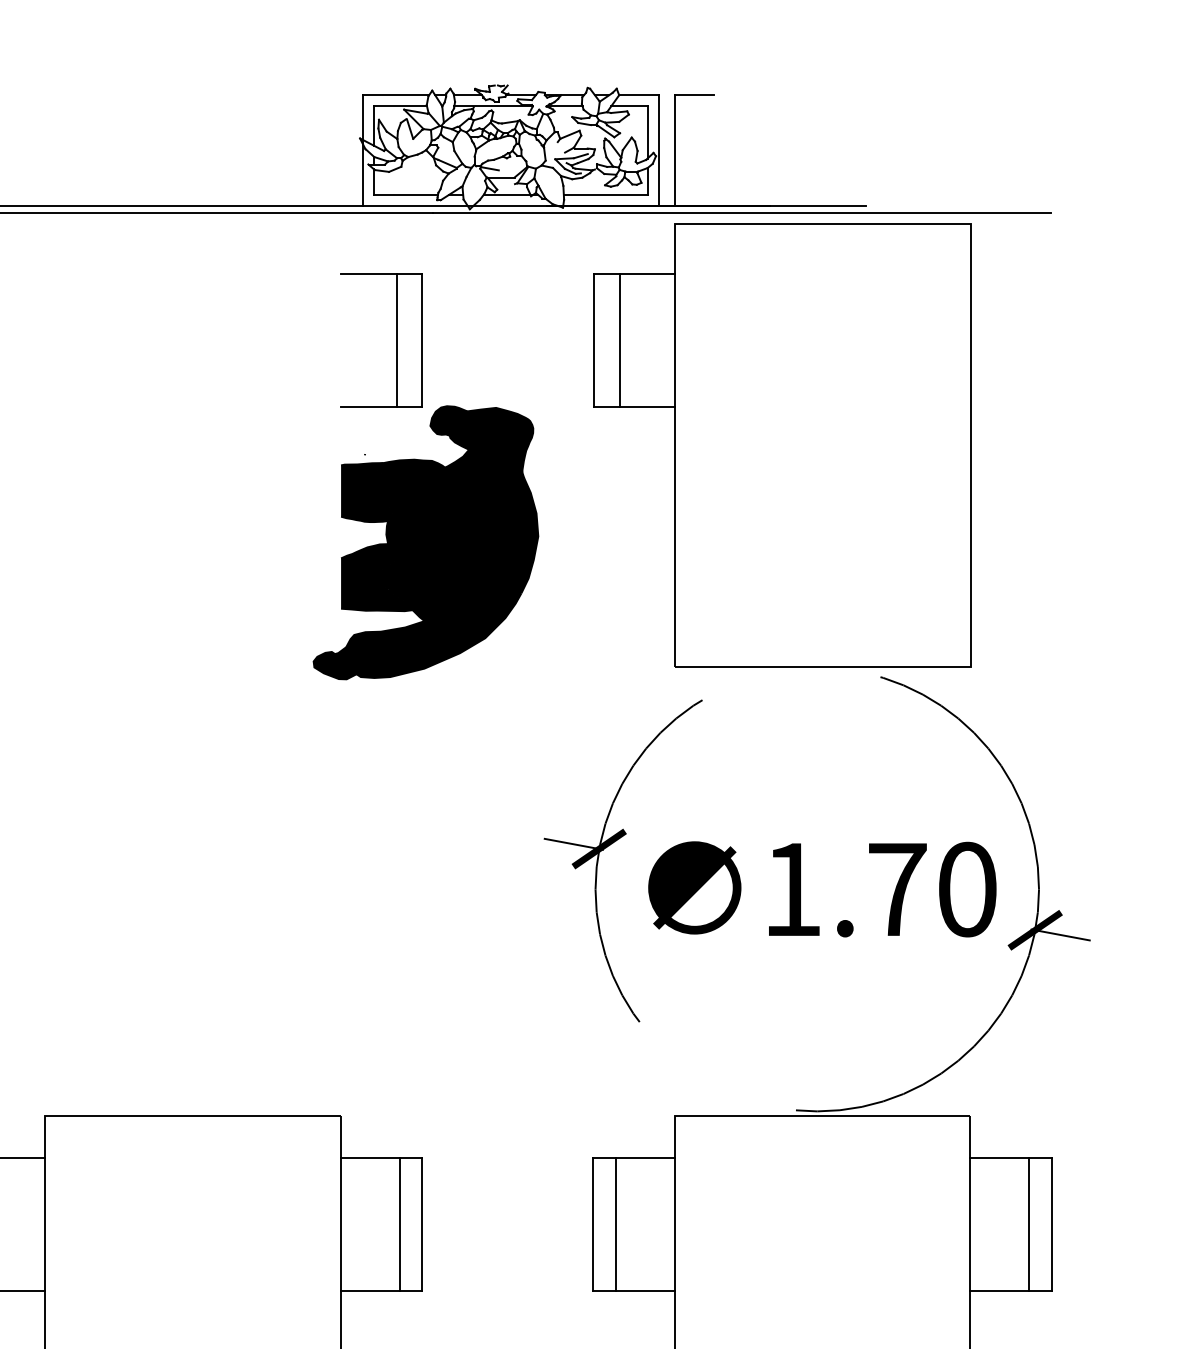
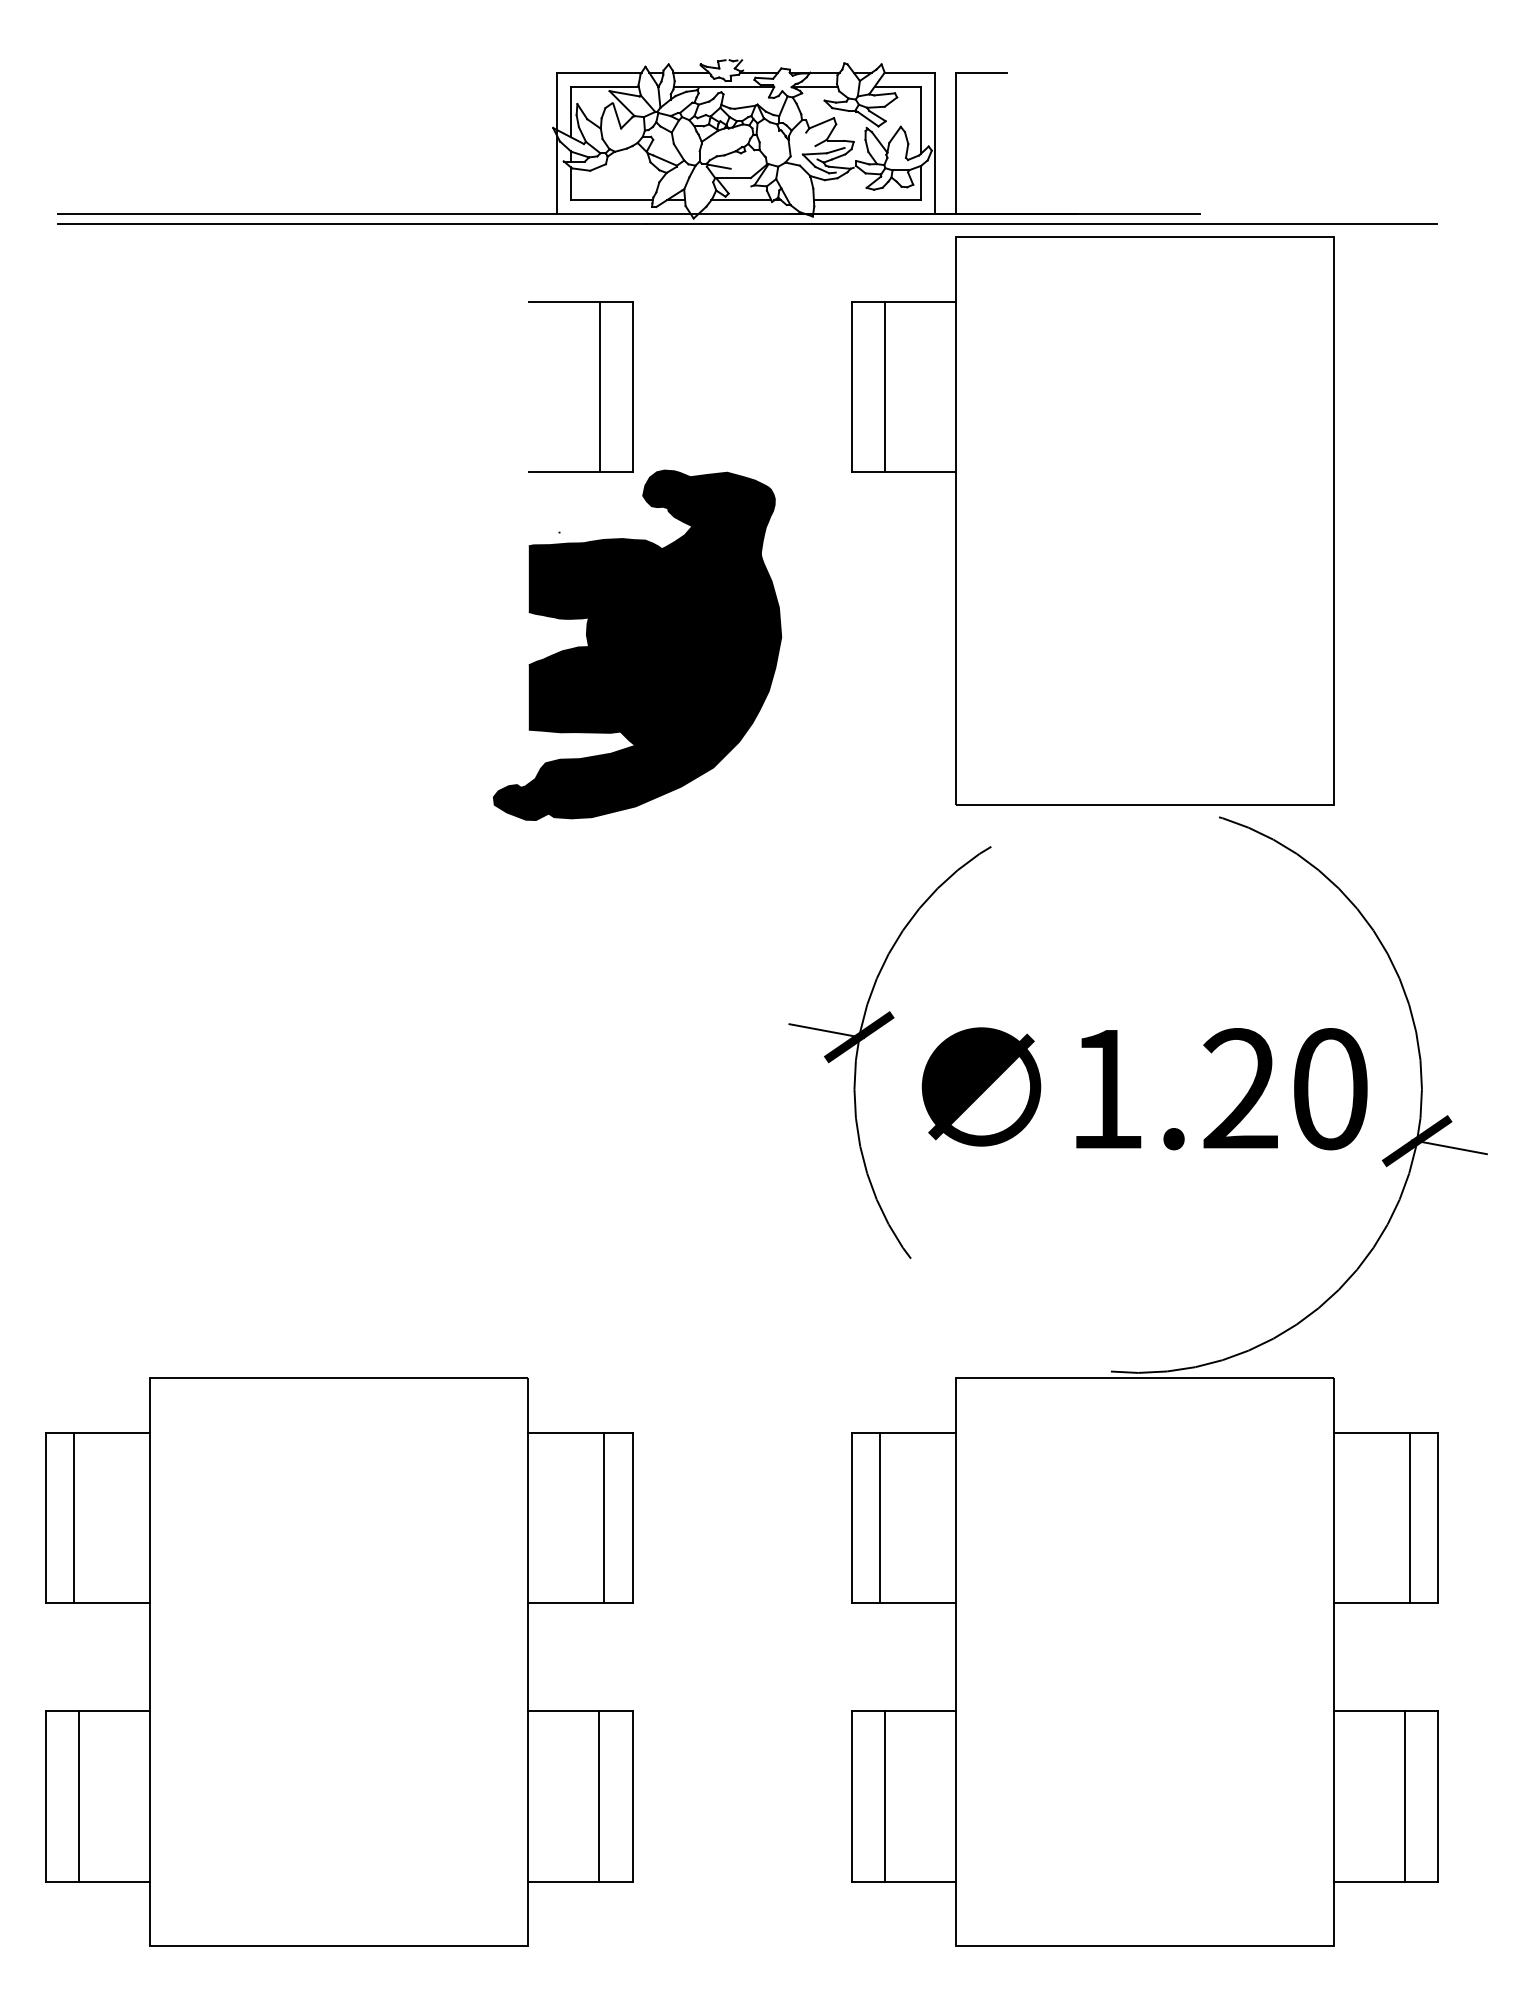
text: (897, 889) -> (1240, 1088), 1.70 -> 1.20

